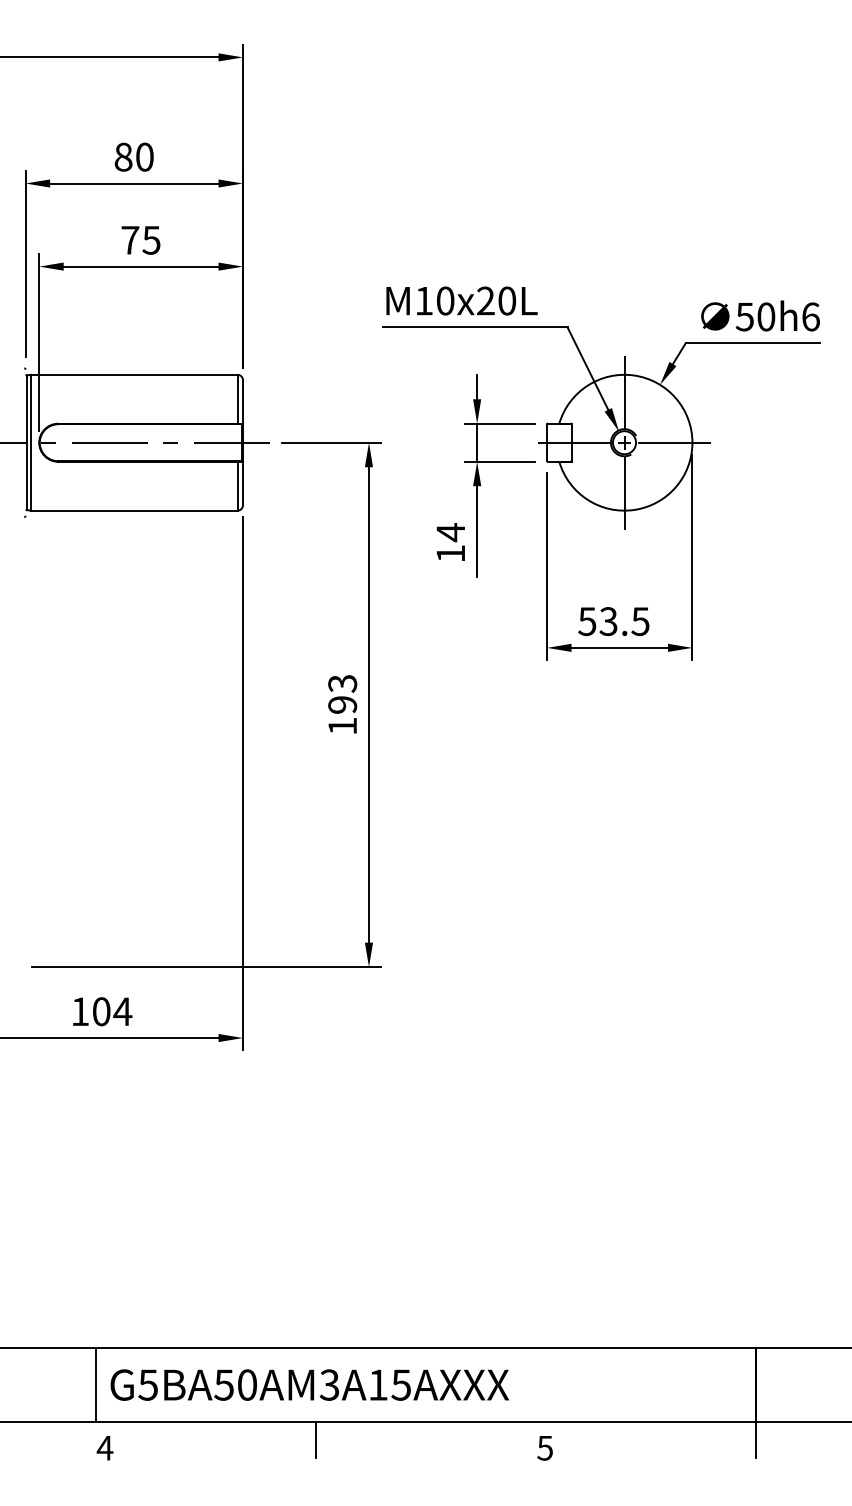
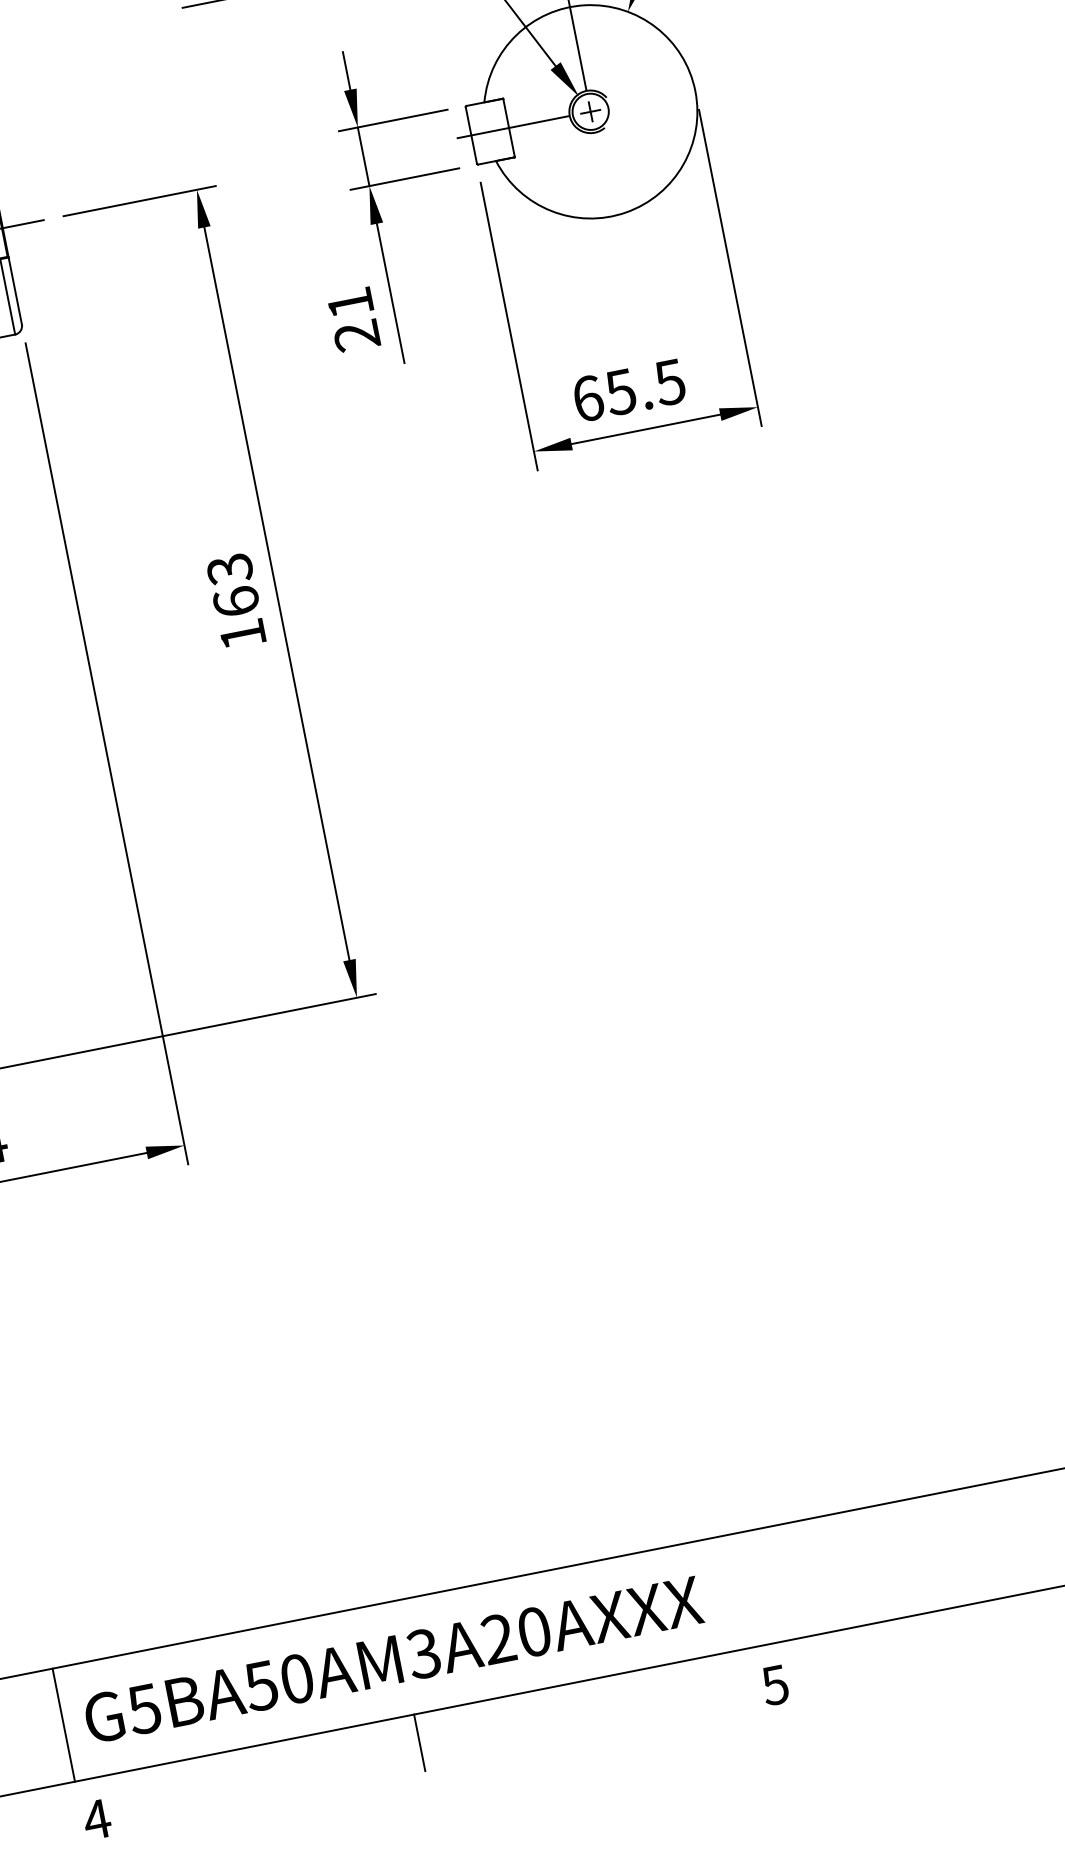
line: (674, 442) -> (667, 96), removed
line: (624, 492) -> (605, 188), removed
text: (450, 542) -> (352, 318), 14 -> 21
text: (597, 621) -> (603, 395), 53.5 -> 65.5
text: (342, 704) -> (235, 601), 193 -> 163
text: (389, 1384) -> (515, 1634), G5BA50AM3A15AXXX -> G5BA50AM3A20AXXX

